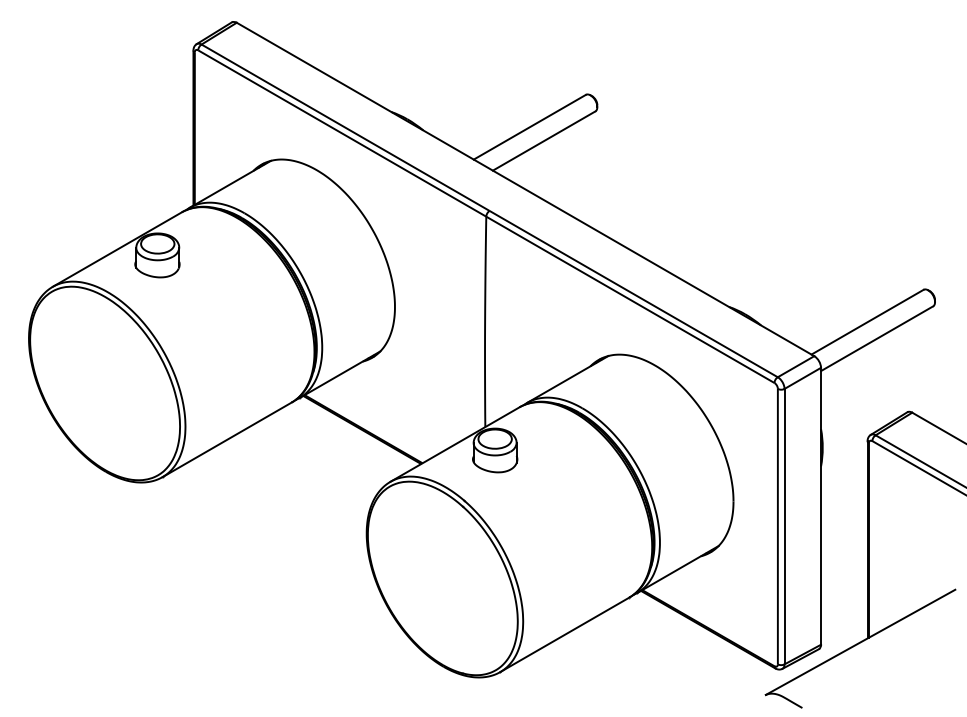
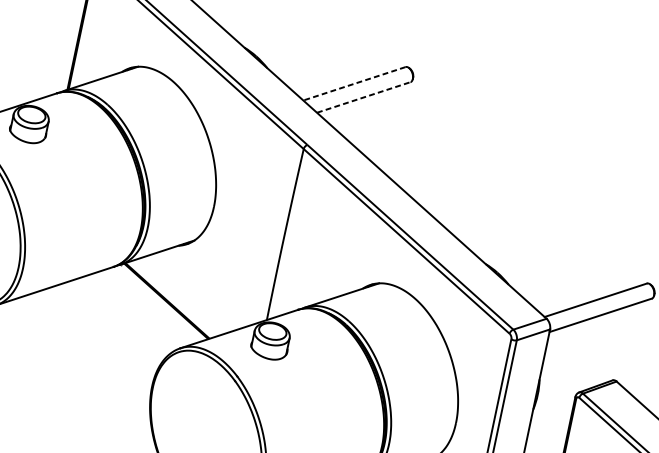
line: (529, 127) -> (354, 83), solid -> dashed
line: (544, 140) -> (364, 97), solid -> dashed

